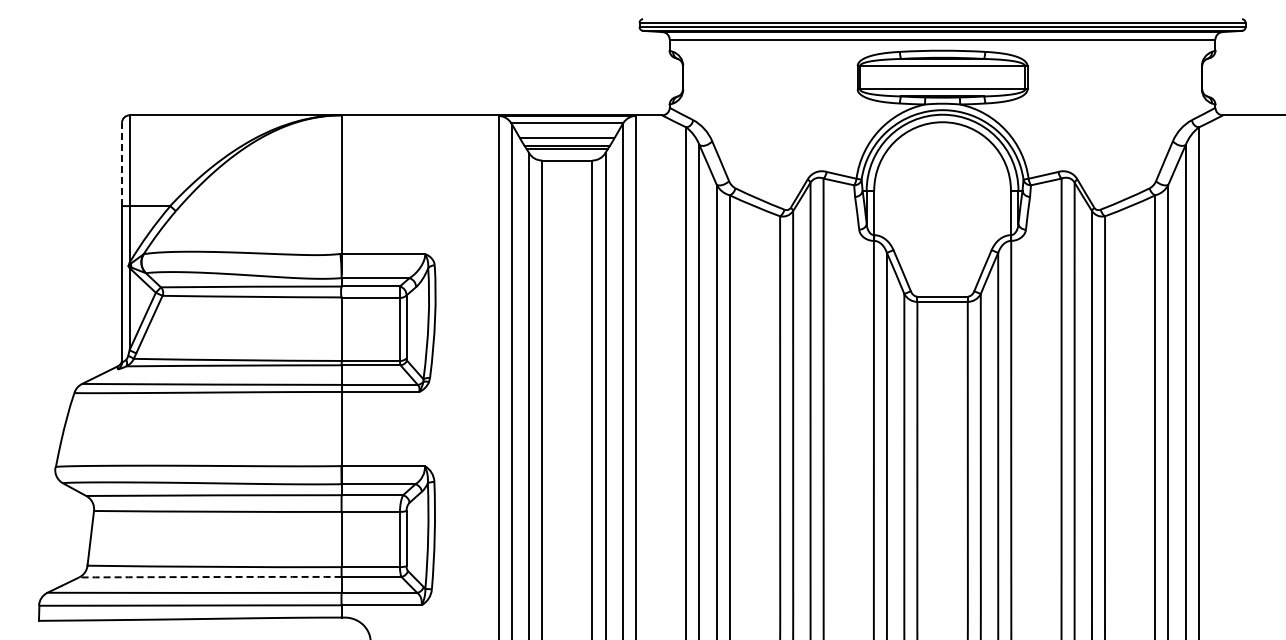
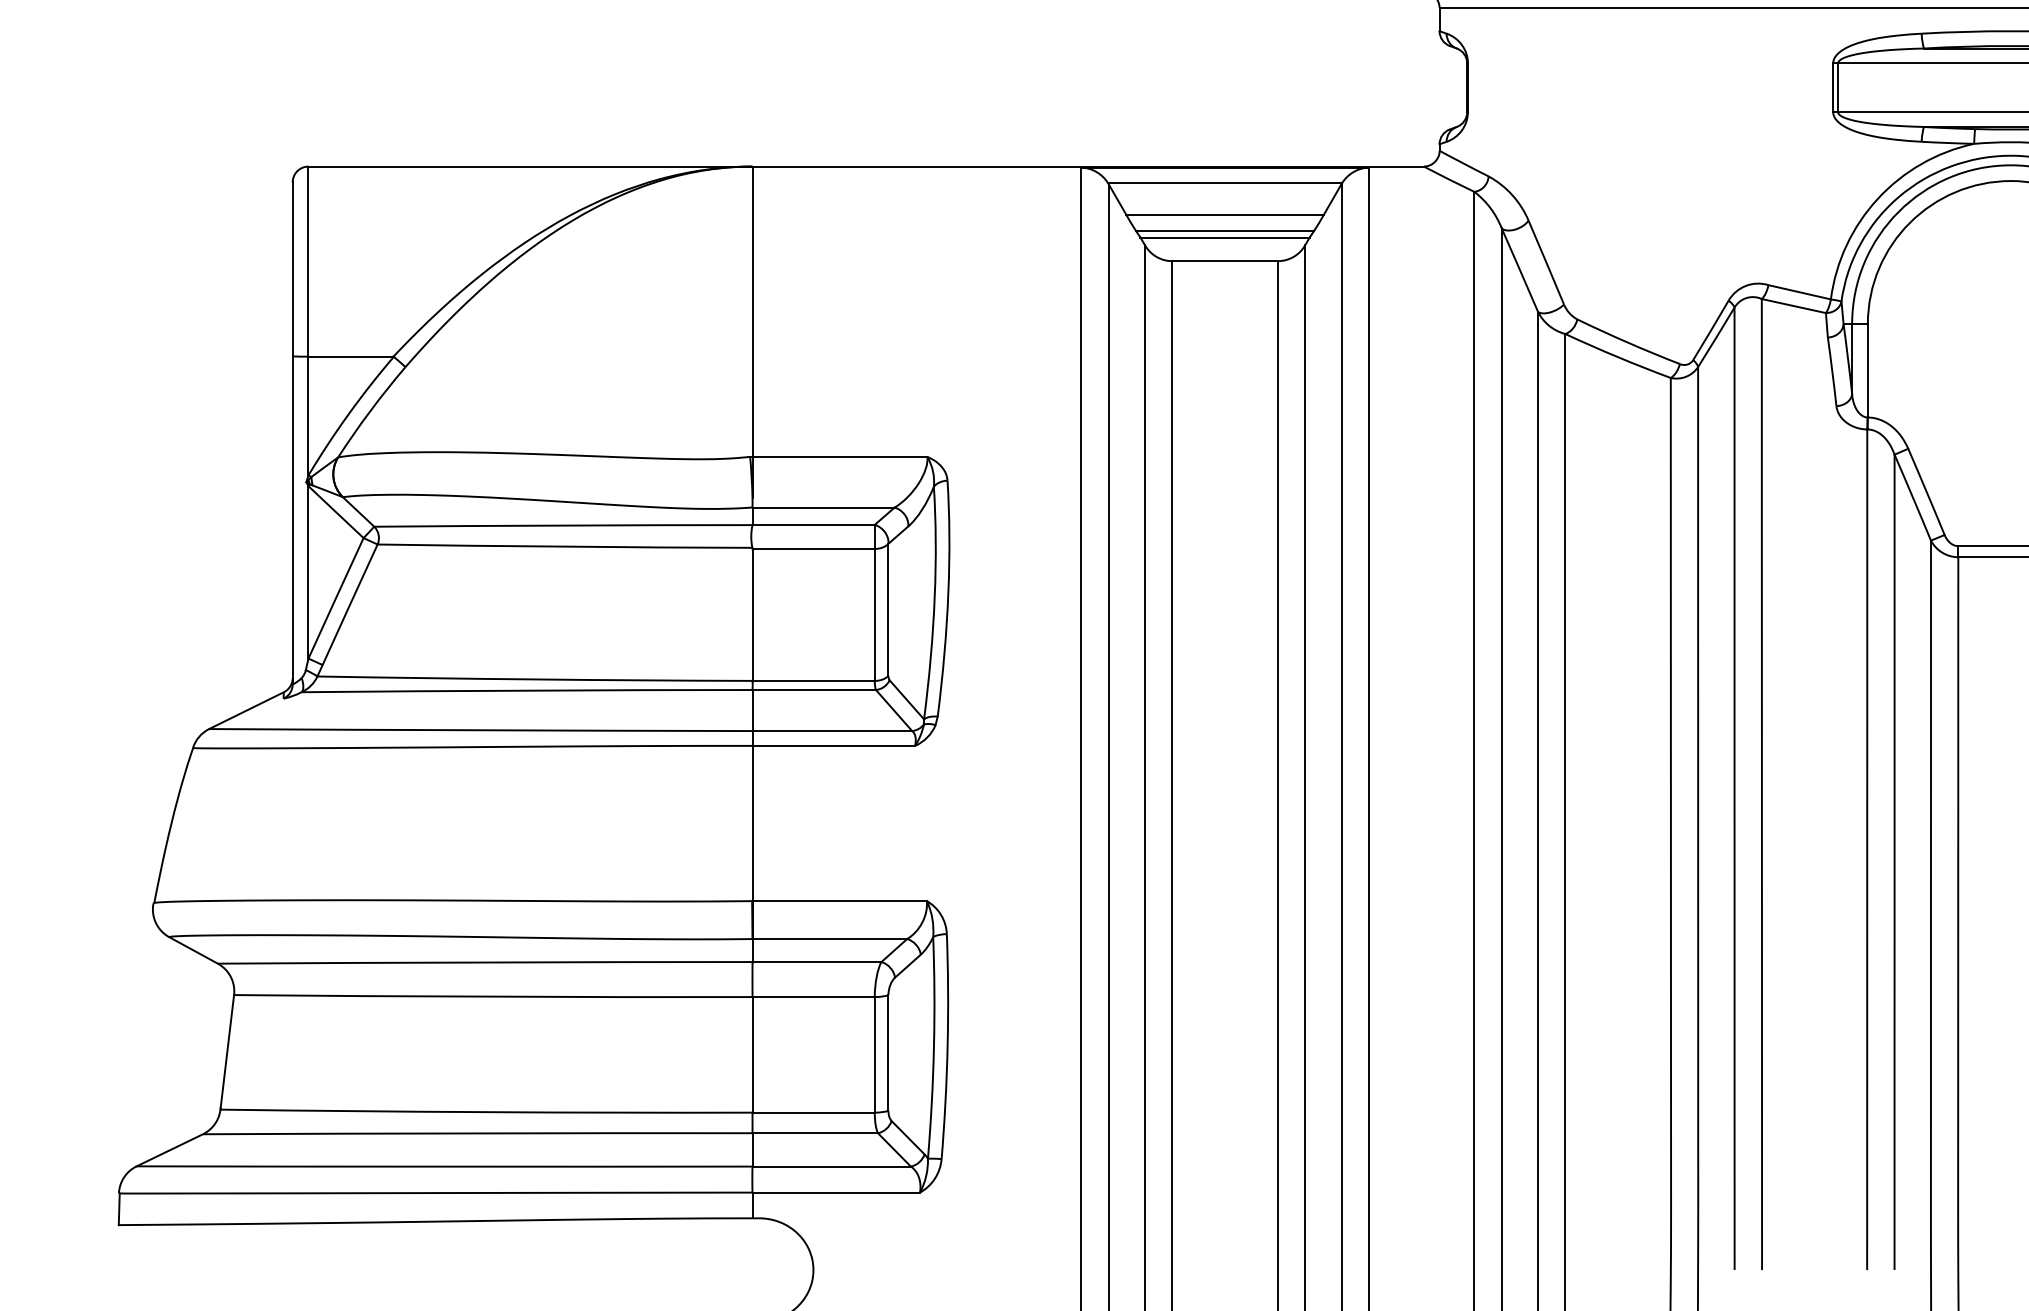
line: (122, 164) -> (293, 269), dashed -> solid
arc: (210, 577) -> (477, 1134), dashed -> solid

